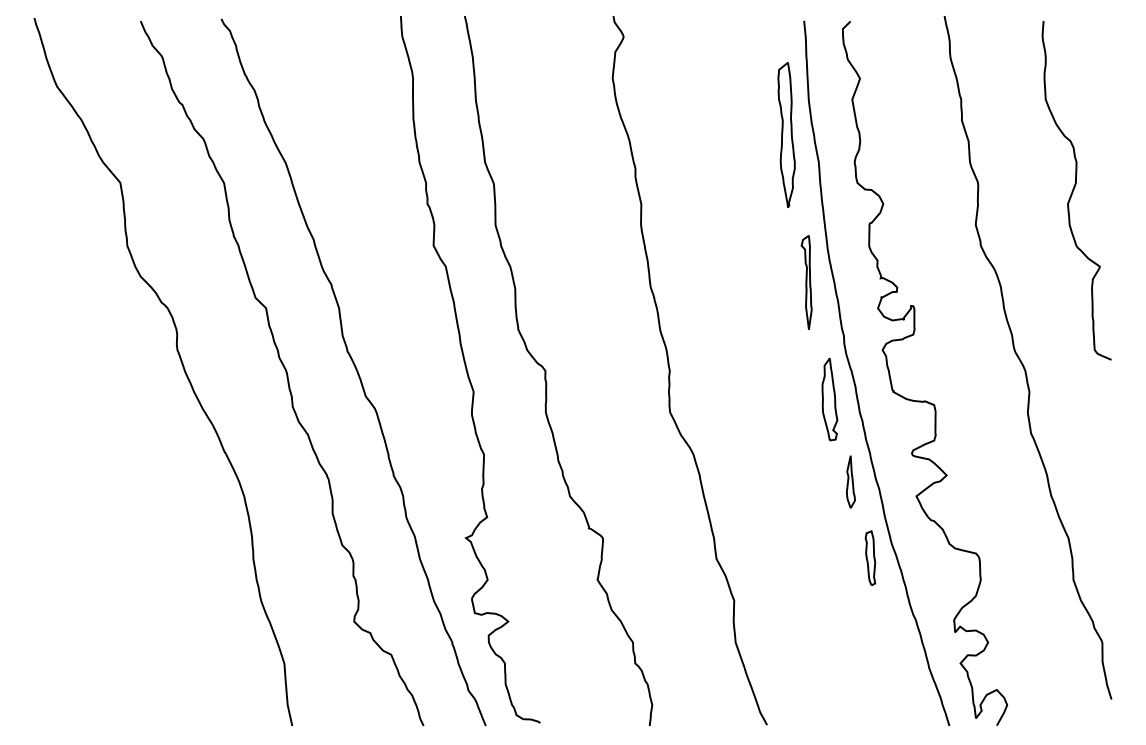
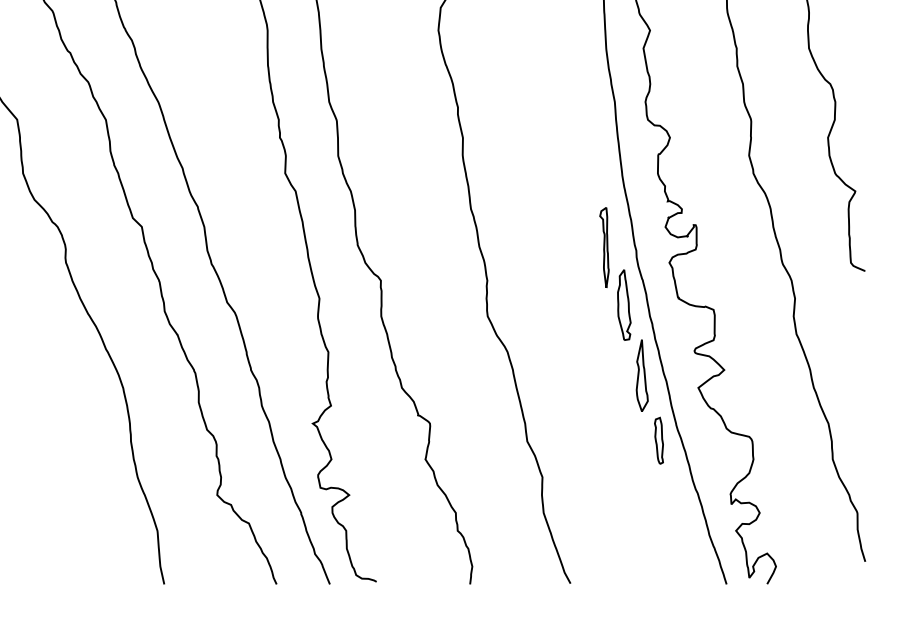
part: (786, 134) -> (587, 78), removed
part: (806, 282) -> (604, 247), moved
part: (850, 481) -> (641, 375), size x1.6

